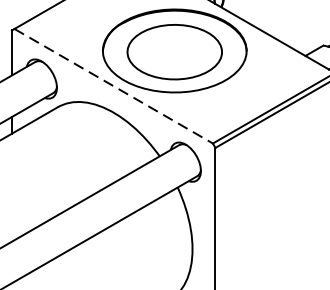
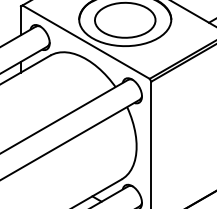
line: (114, 86) -> (86, 42), dashed -> solid

